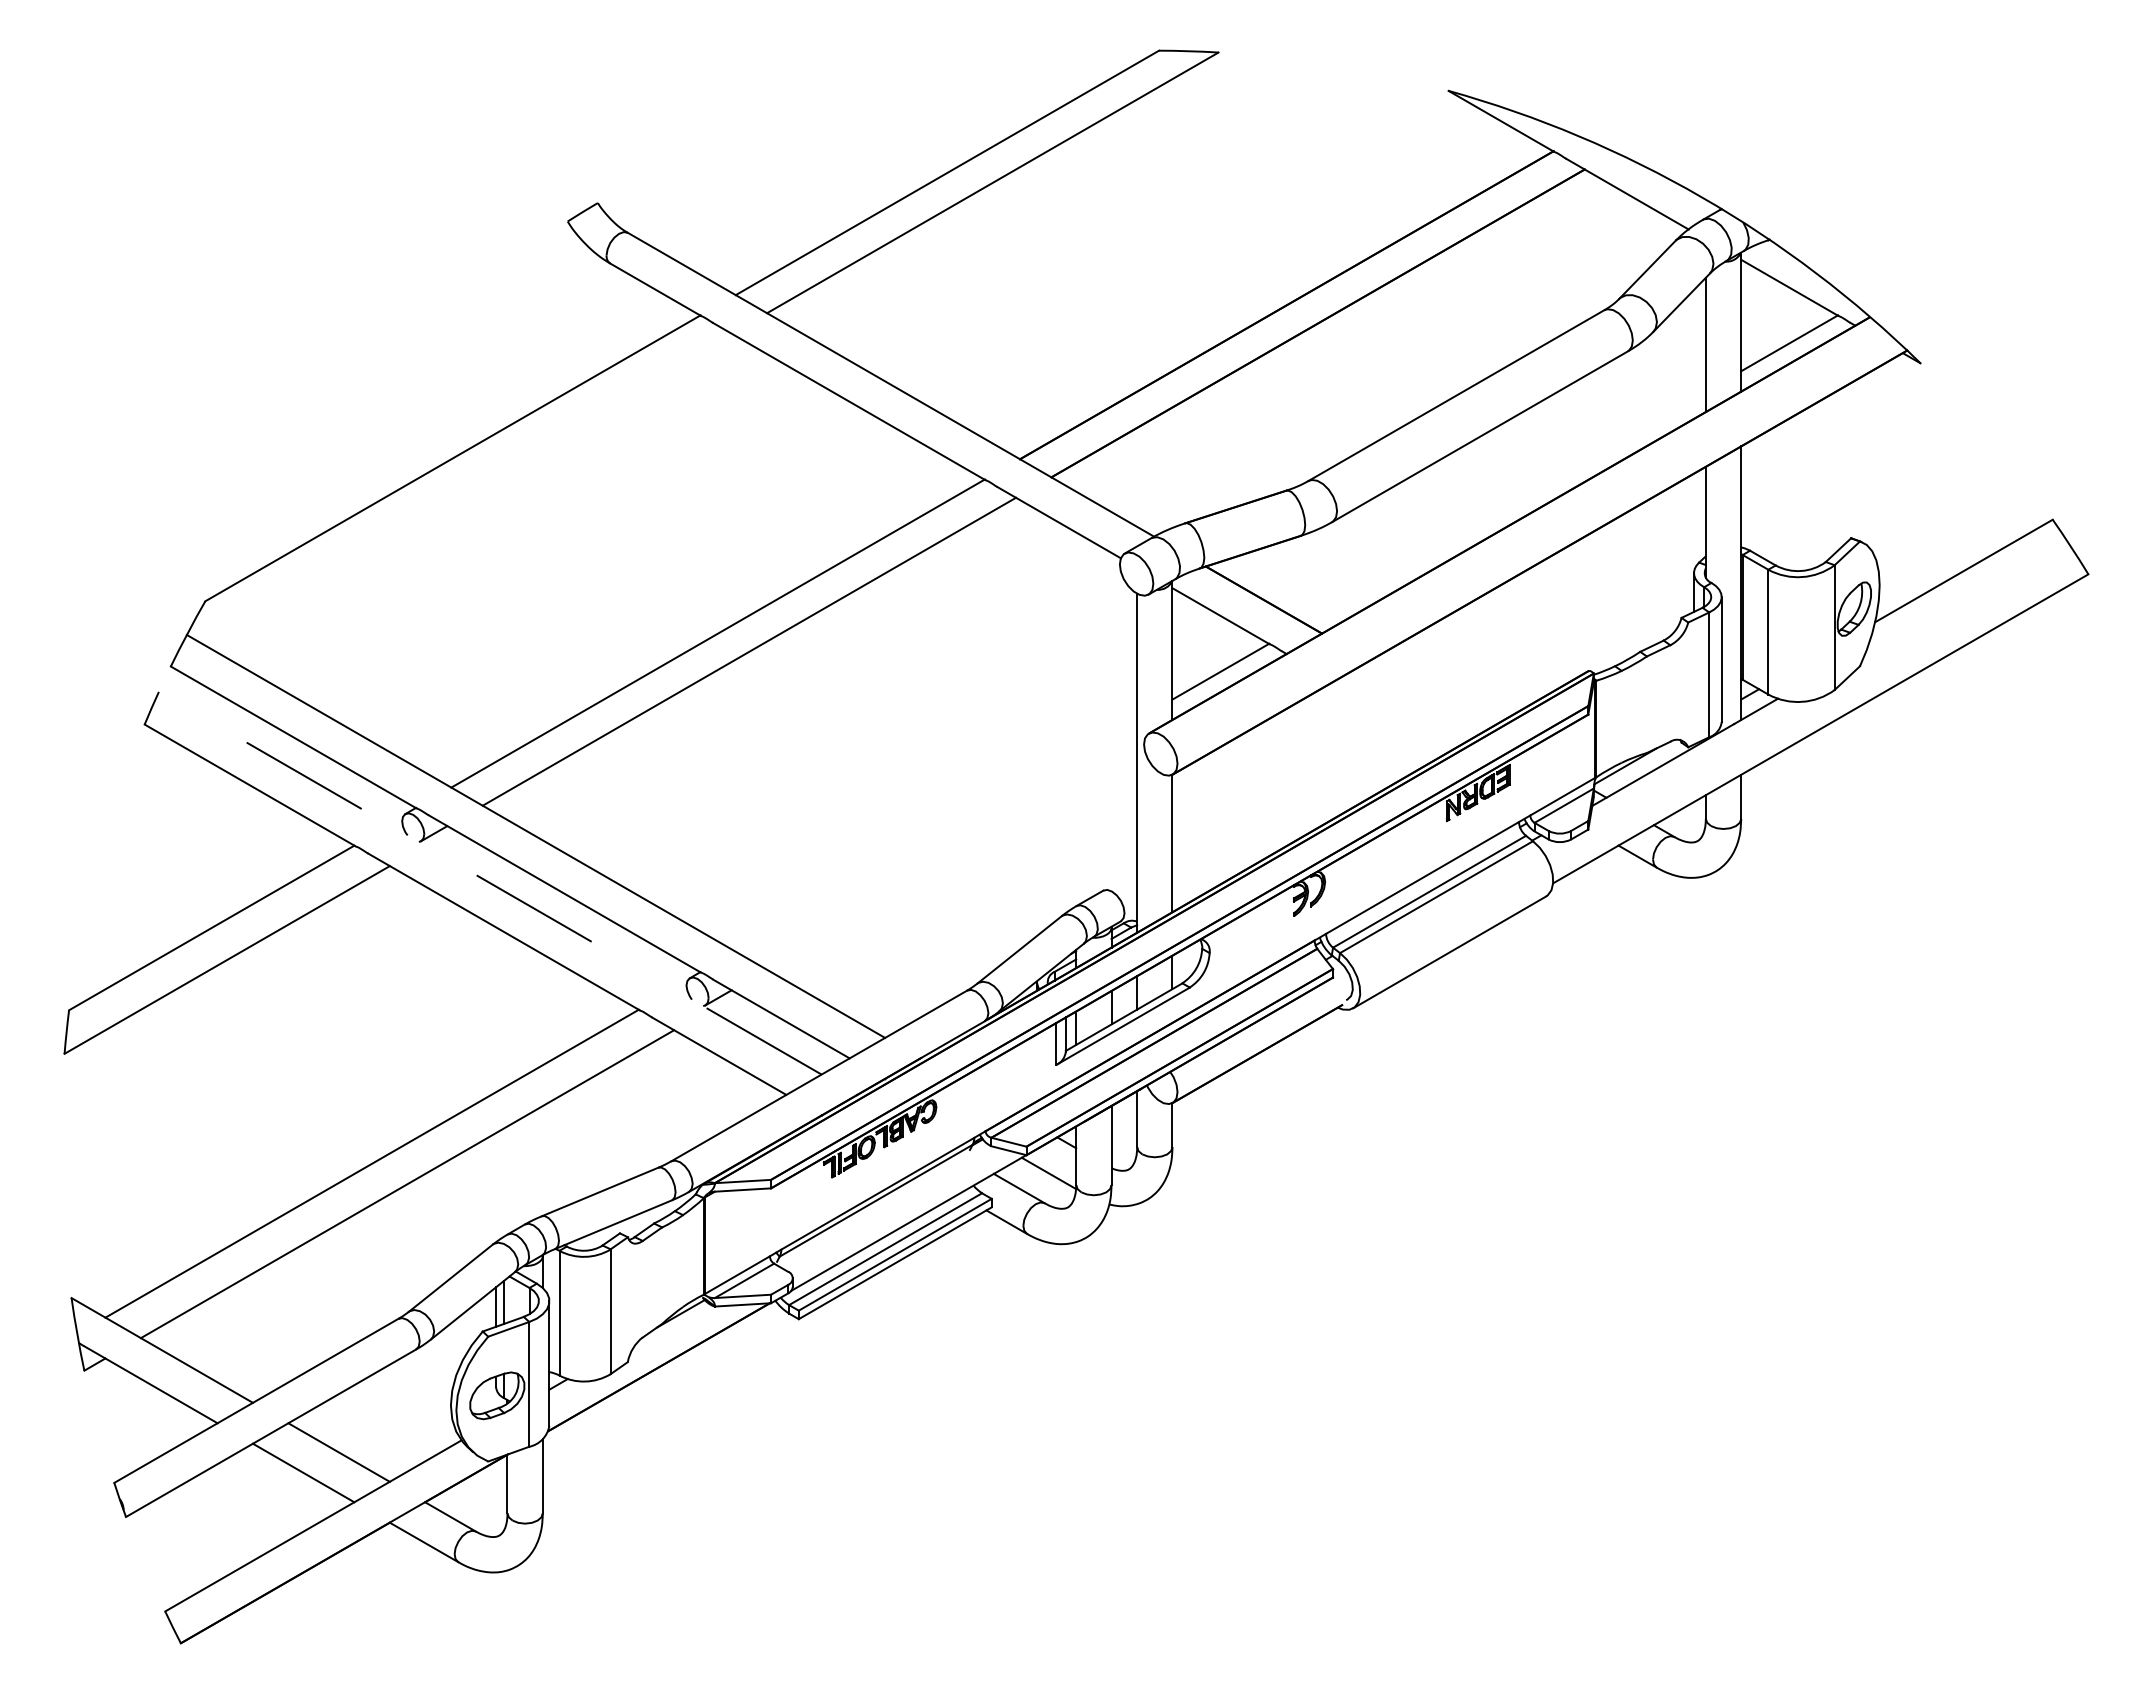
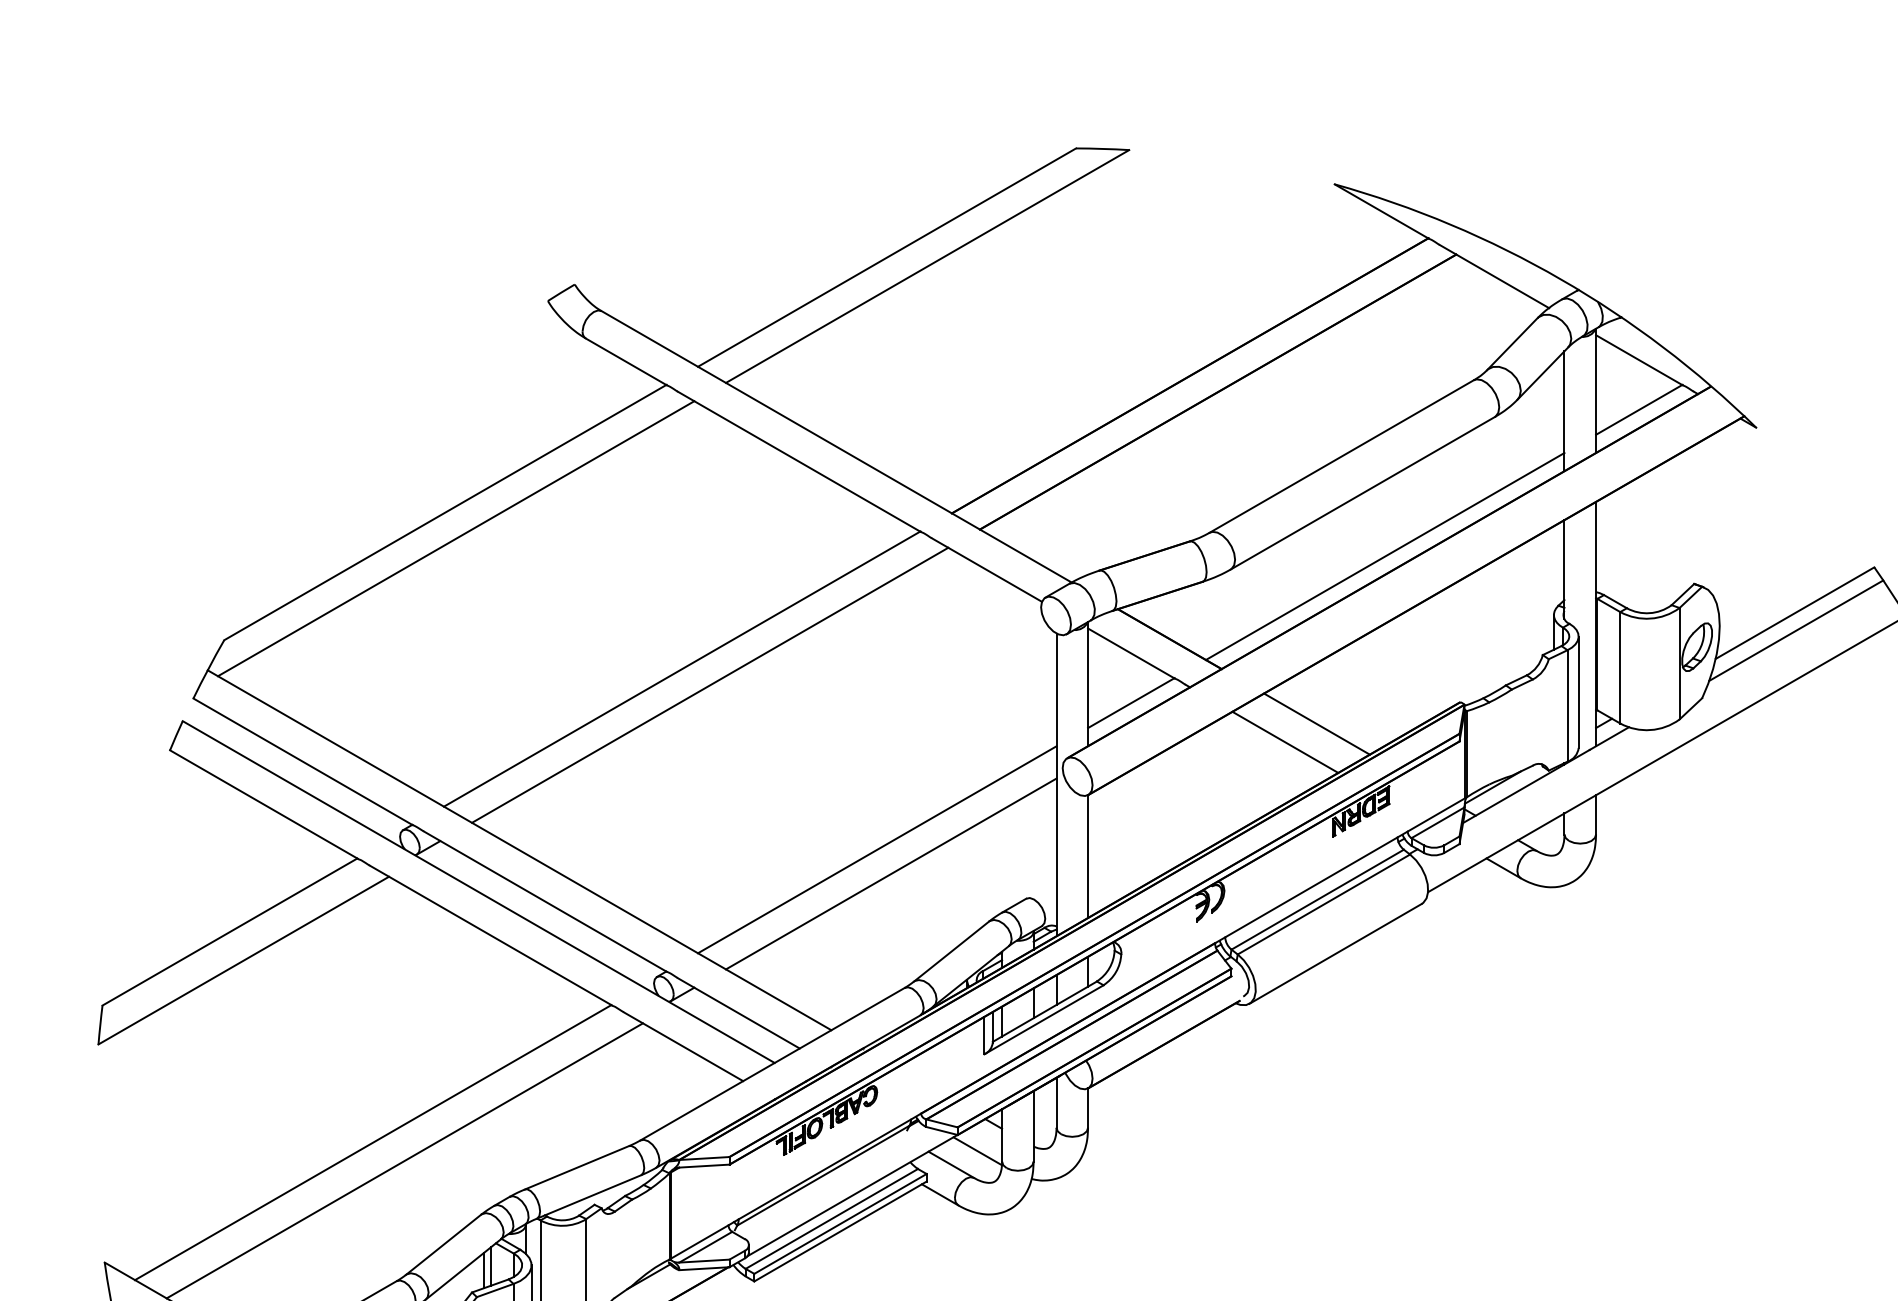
line: (464, 487) -> (455, 538), added
line: (1504, 507) -> (1384, 556), added
line: (1964, 590) -> (1795, 630), added
line: (1428, 695) -> (1316, 724), added
line: (1393, 715) -> (1285, 742), added
line: (936, 835) -> (877, 849), added
line: (952, 862) -> (891, 873), added
line: (490, 883) -> (478, 892), dashed -> solid

